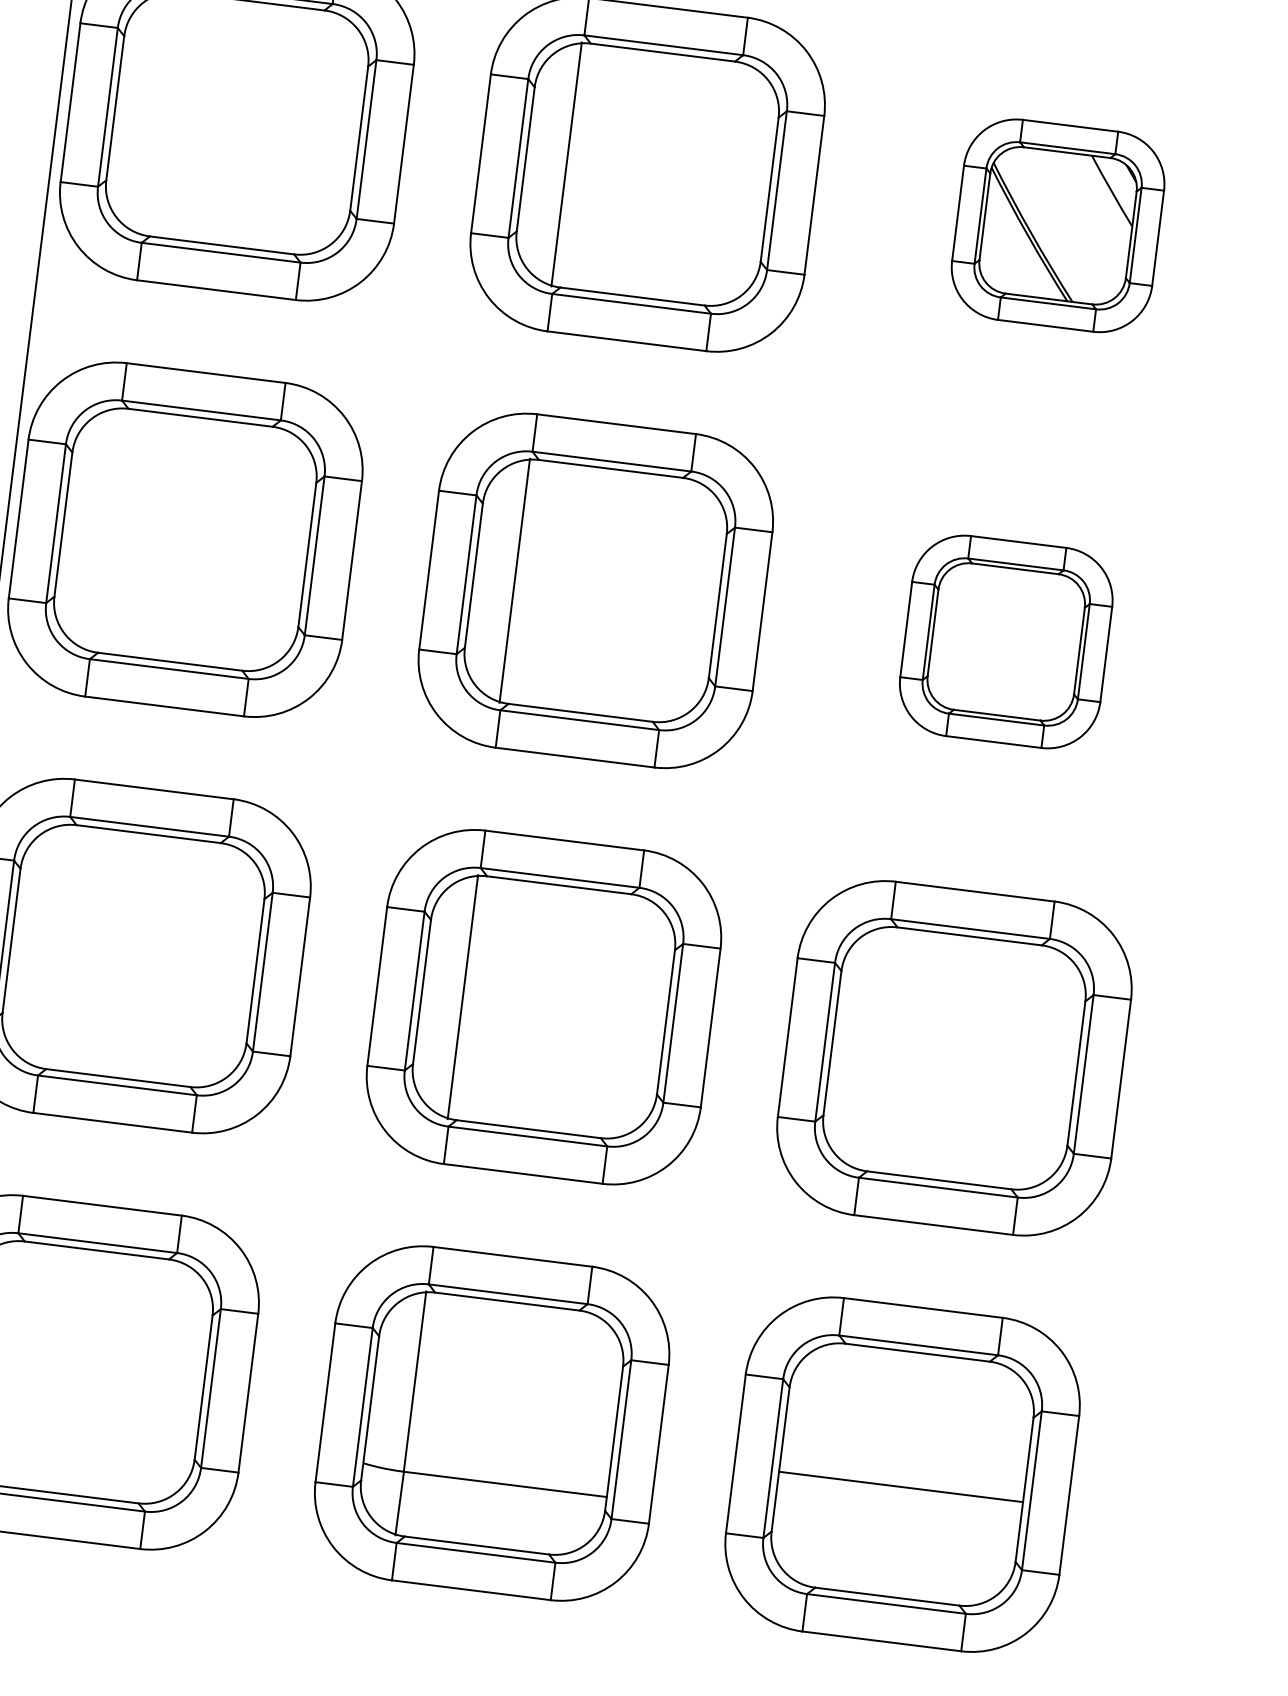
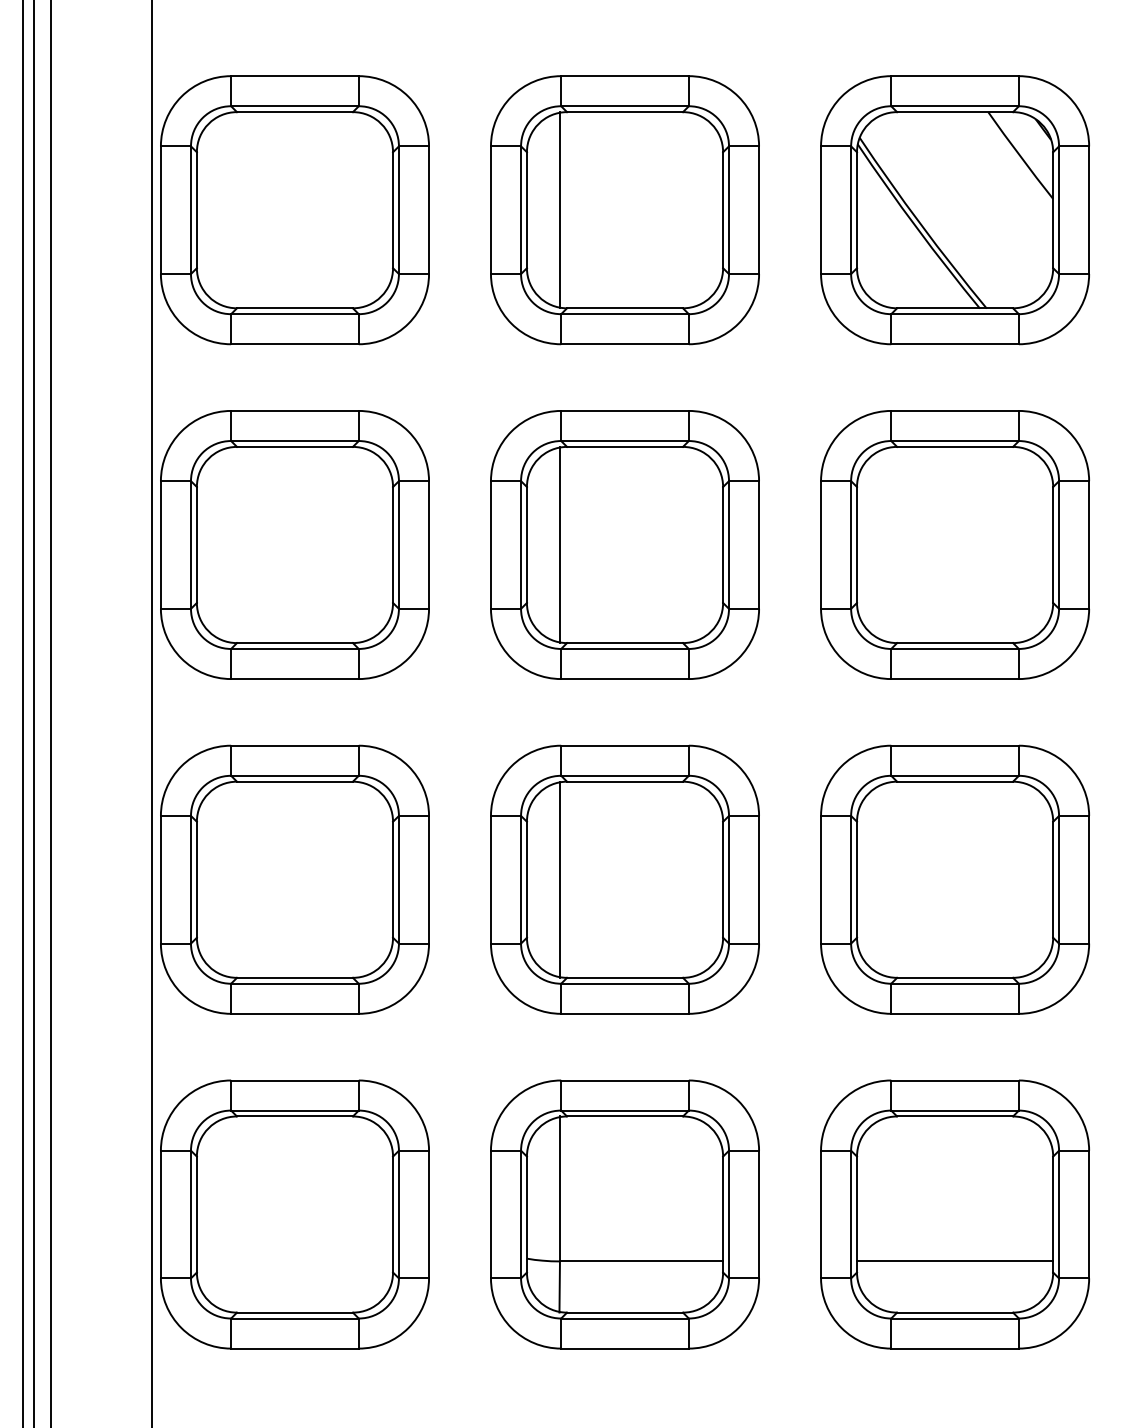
part: (1057, 225) -> (954, 210), size x1.67
part: (1005, 641) -> (954, 544), size x1.67
line: (901, 1487) -> (955, 1261), moved

